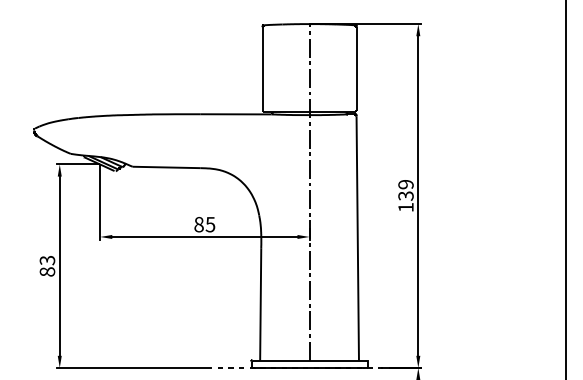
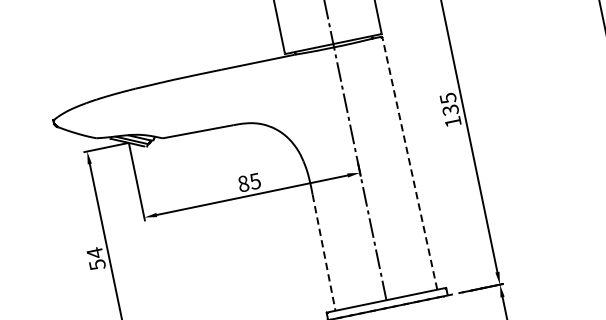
text: (405, 184) -> (447, 98), 139 -> 135
line: (357, 237) -> (409, 163), solid -> dashed
text: (47, 265) -> (96, 258), 83 -> 54
line: (260, 304) -> (323, 252), solid -> dashed

